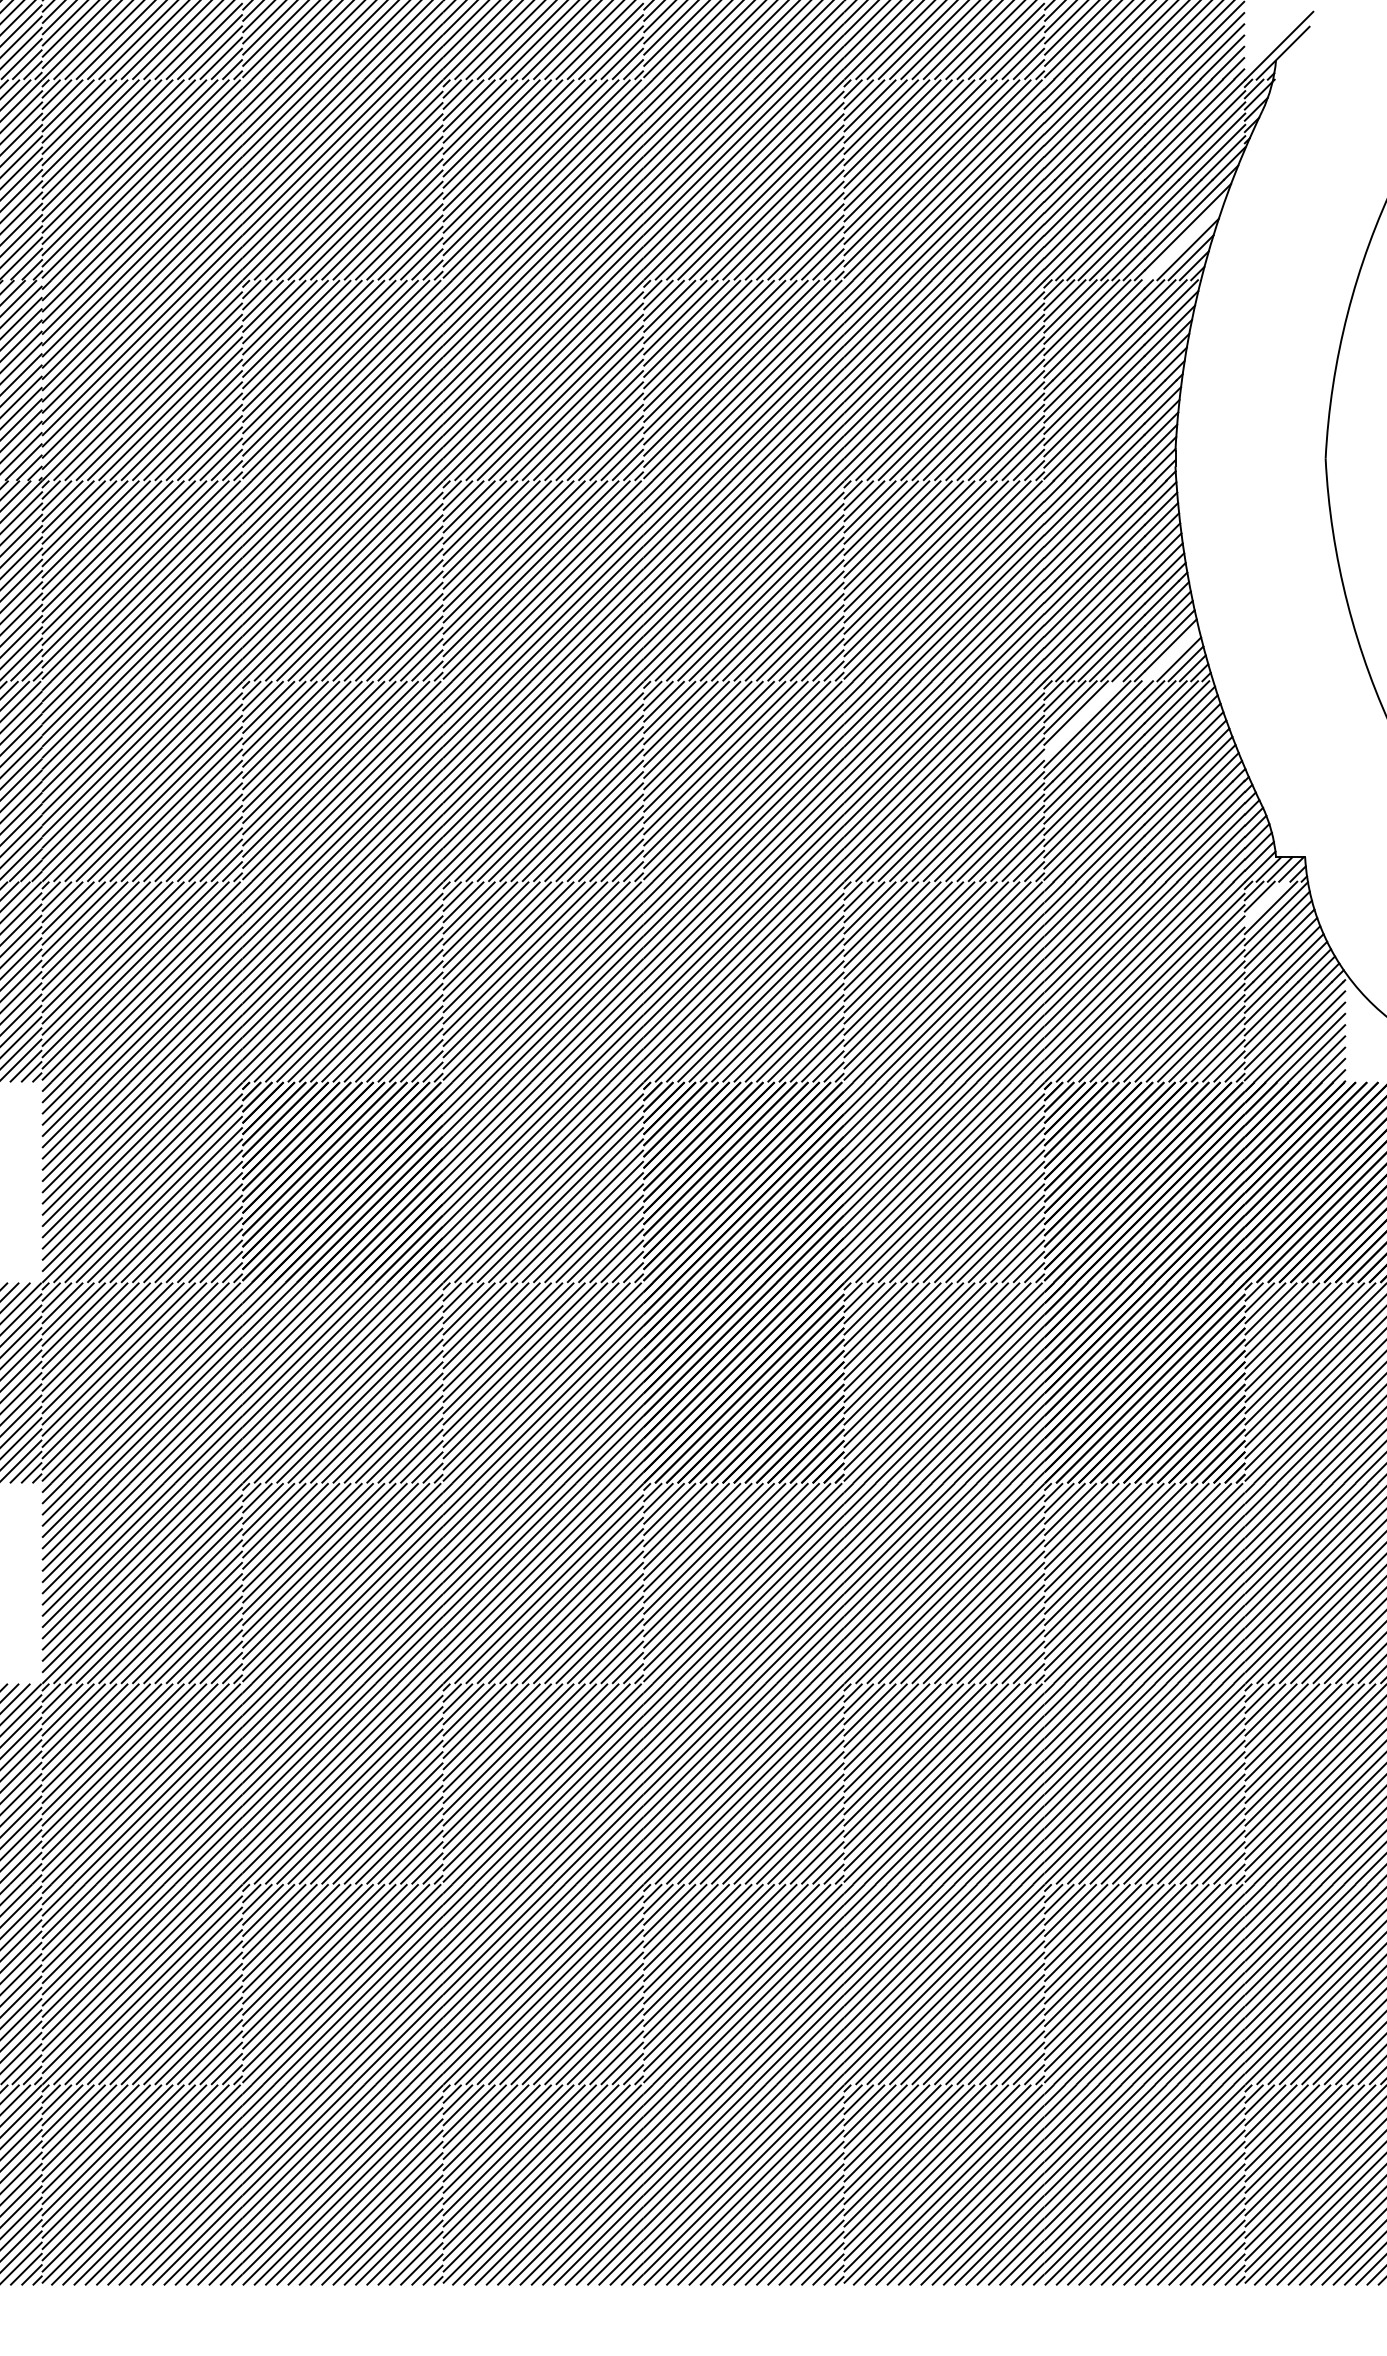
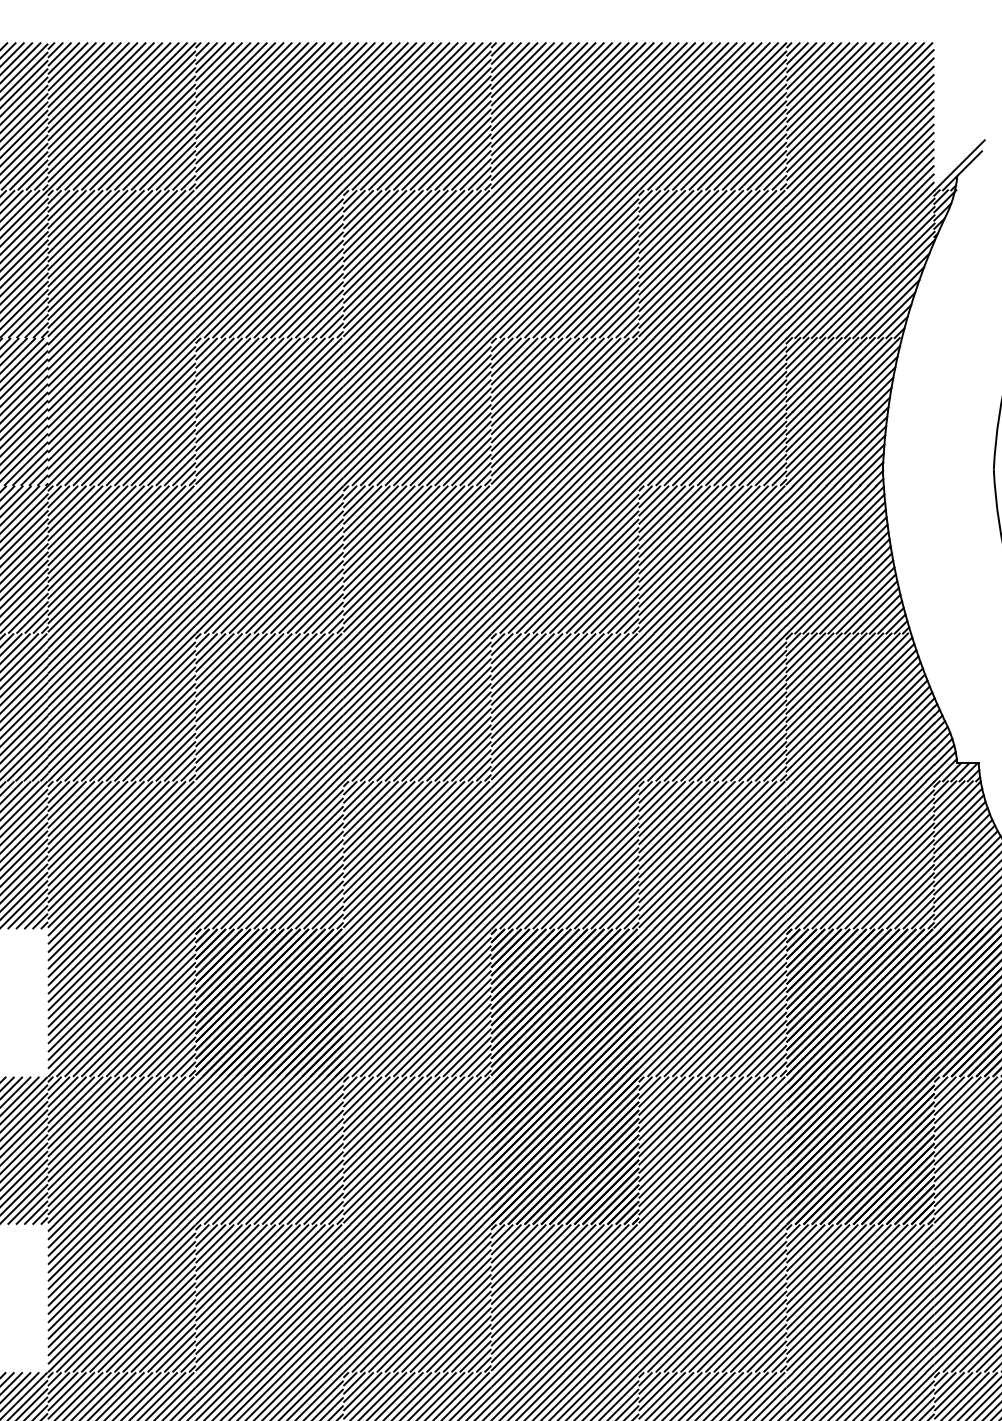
line: (1185, 240) -> (890, 308), added
line: (1172, 654) -> (880, 613), added
line: (1081, 718) -> (813, 661), added
line: (1264, 901) -> (948, 795), added

